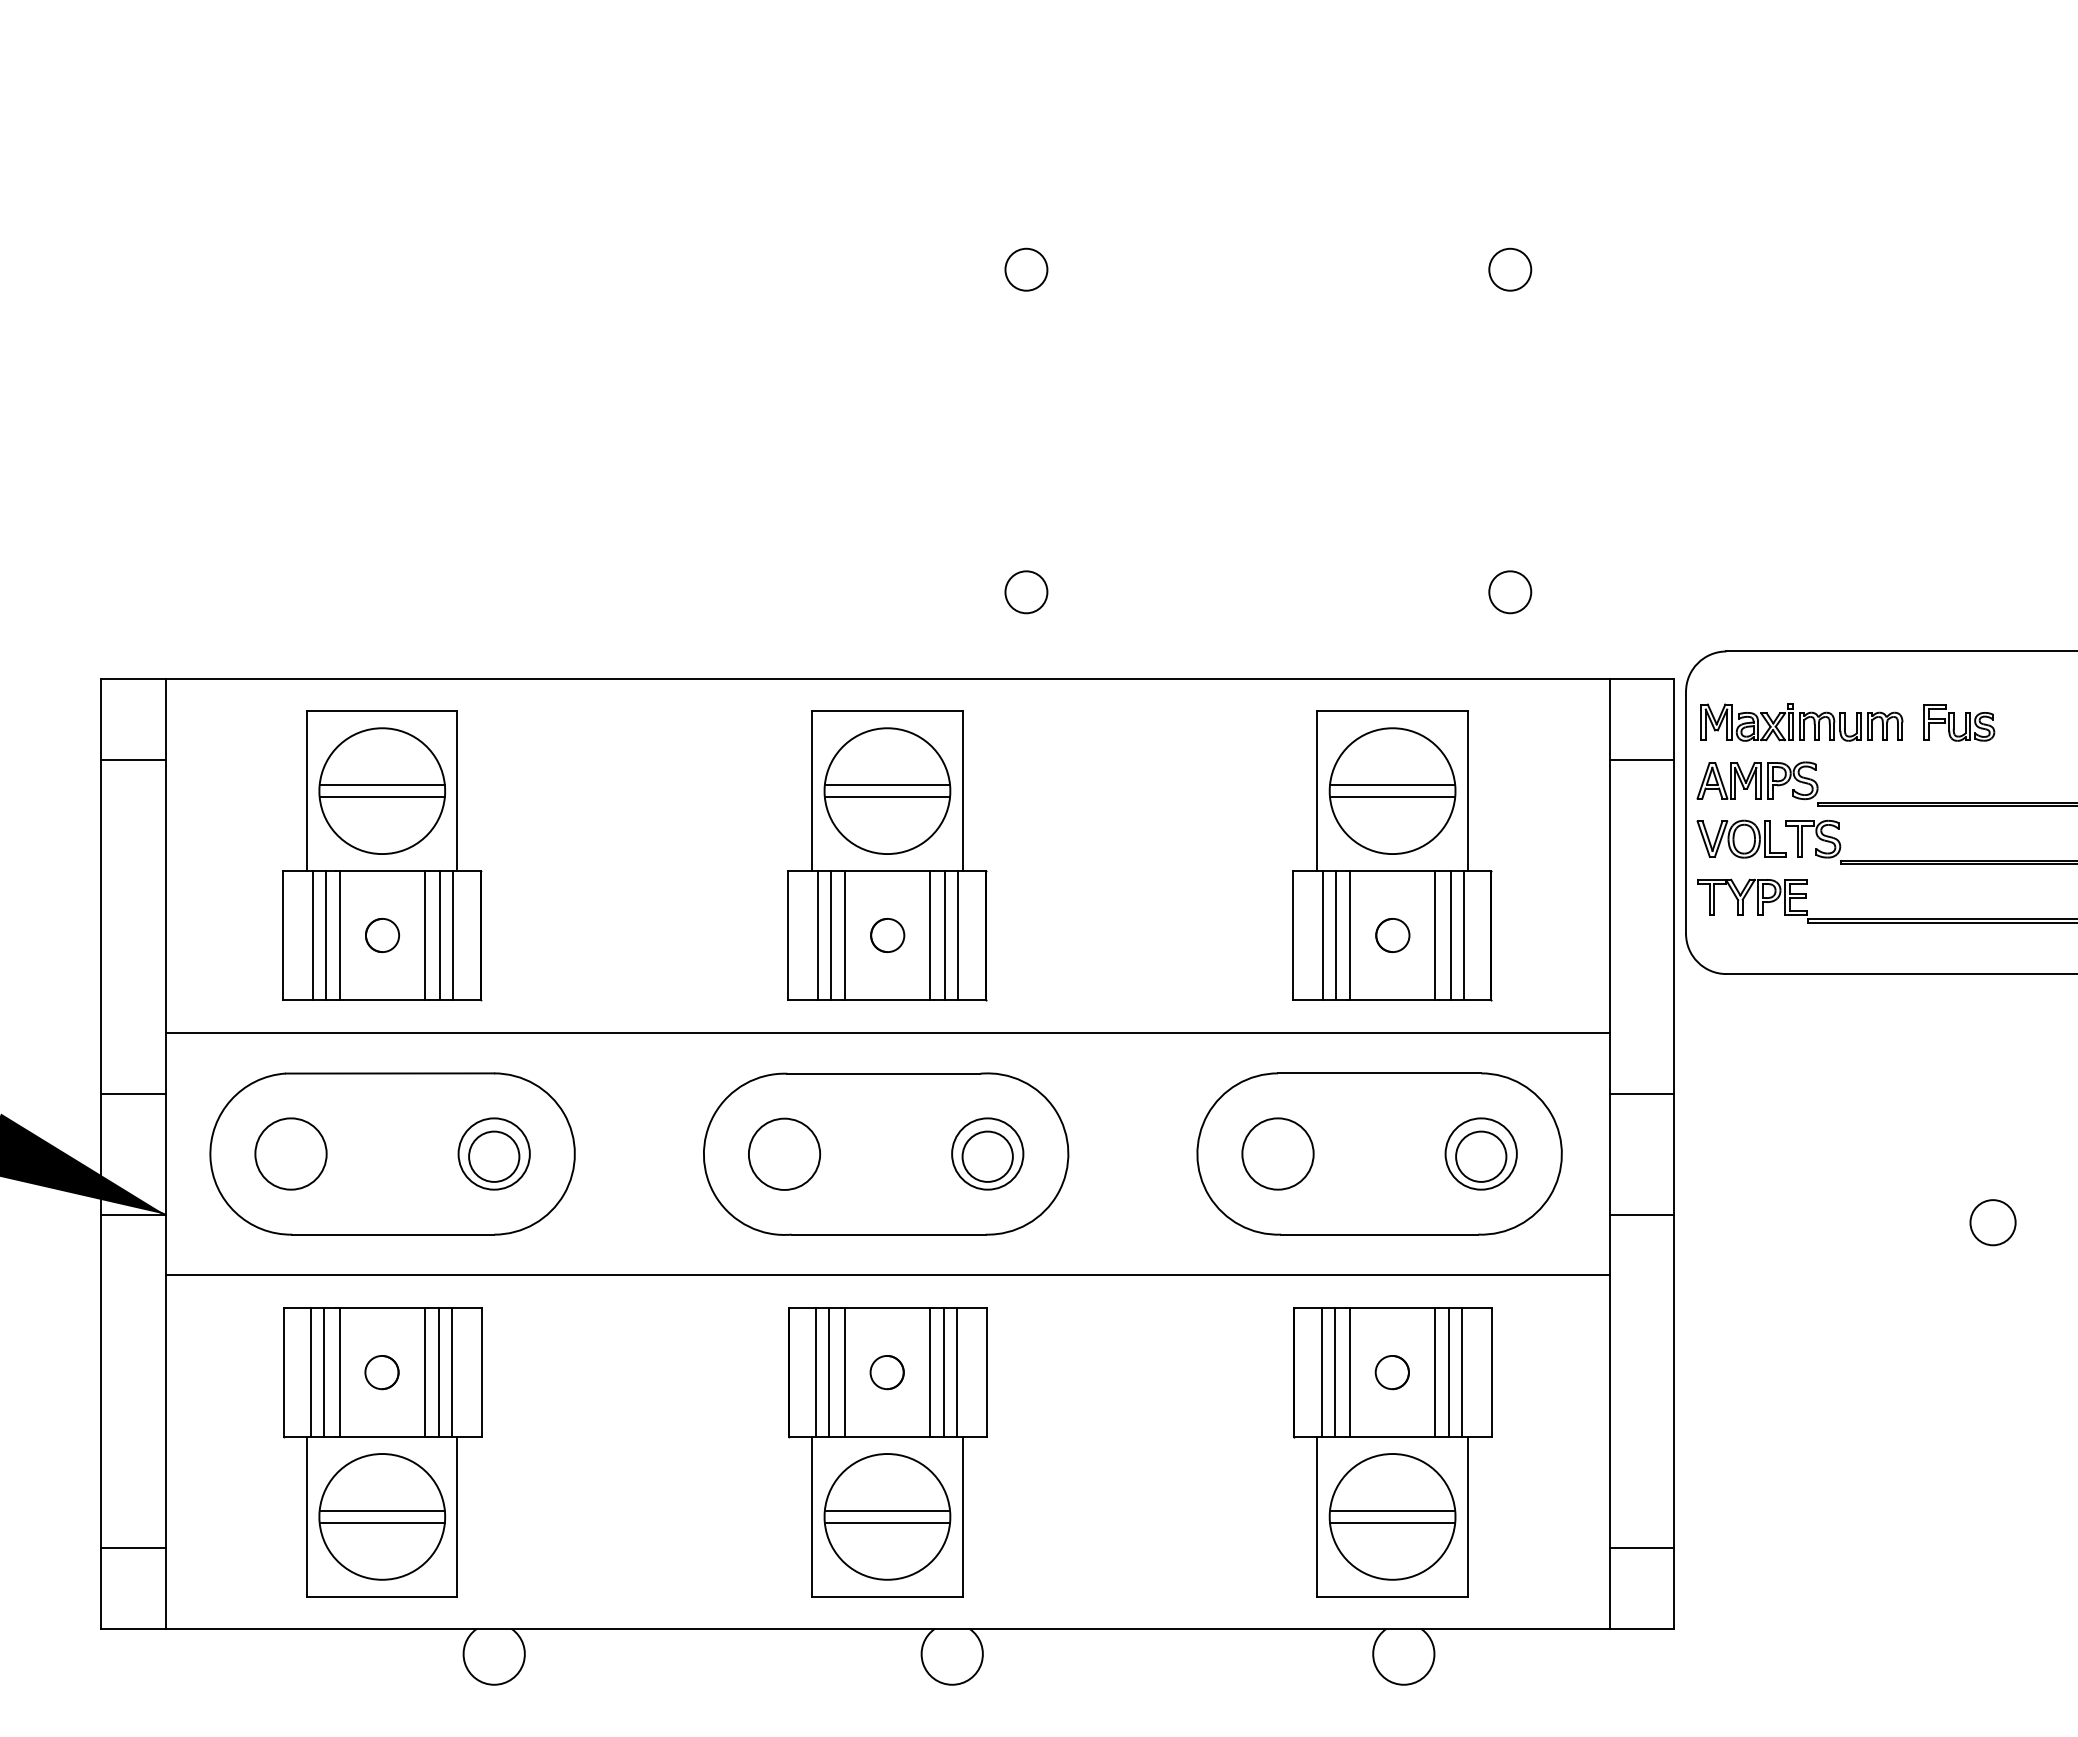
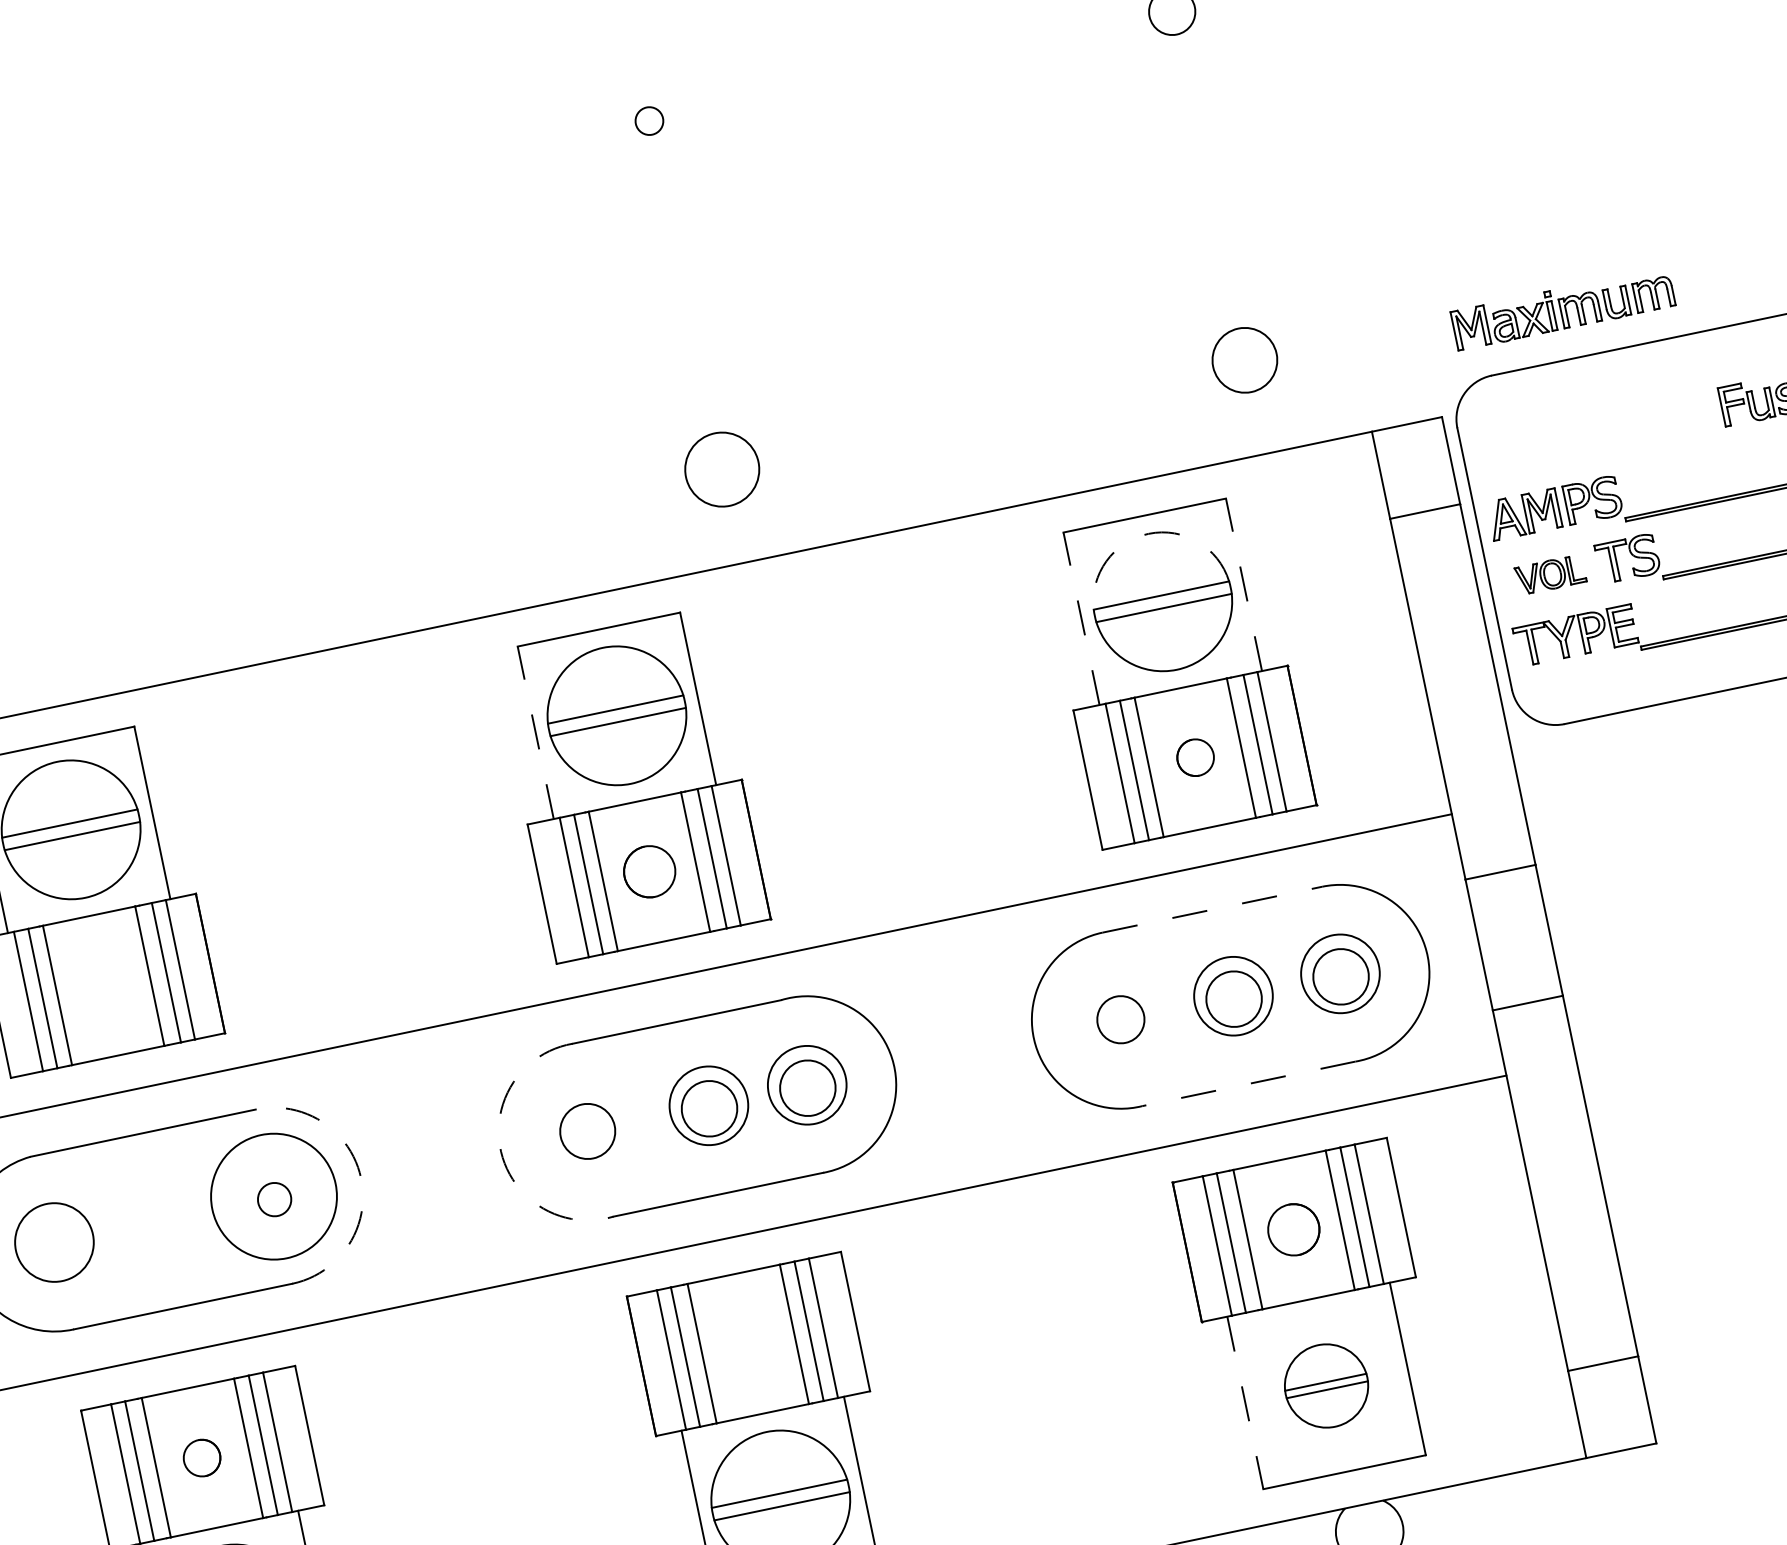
circle: (1026, 269) -> (649, 120), size x0.6
circle: (1026, 592) -> (722, 469), size x1.6
circle: (1510, 592) -> (1245, 360), size x1.4
part: (1801, 722) -> (1562, 308), moved
arc: (1392, 728) -> (1148, 534), solid -> dashed
line: (812, 791) -> (536, 733), solid -> dashed
line: (1317, 791) -> (1081, 619), solid -> dashed
line: (1467, 791) -> (1243, 585), solid -> dashed
part: (1741, 838) -> (1550, 574), size x0.7
part: (382, 935) -> (103, 985), removed
part: (887, 935) -> (649, 871), size x1.4
line: (1379, 1073) -> (1212, 909), solid -> dashed
circle: (493, 1153) -> (273, 1196), size x1.6
circle: (784, 1153) -> (587, 1130), size x0.7
part: (896, 1153) -> (708, 1105), added
circle: (1277, 1153) -> (1120, 1019), size x0.6
part: (1381, 1153) -> (1232, 995), added
arc: (574, 1154) -> (360, 1179), solid -> dashed
circle: (494, 1156) -> (274, 1199), size x0.6
arc: (703, 1156) -> (500, 1152), solid -> dashed
line: (1379, 1234) -> (1248, 1083), solid -> dashed
part: (886, 1372) -> (747, 1344), removed
part: (1391, 1372) -> (1292, 1230), size x1.4
line: (1317, 1516) -> (1245, 1402), solid -> dashed
part: (1392, 1516) -> (1326, 1385), size x0.6

